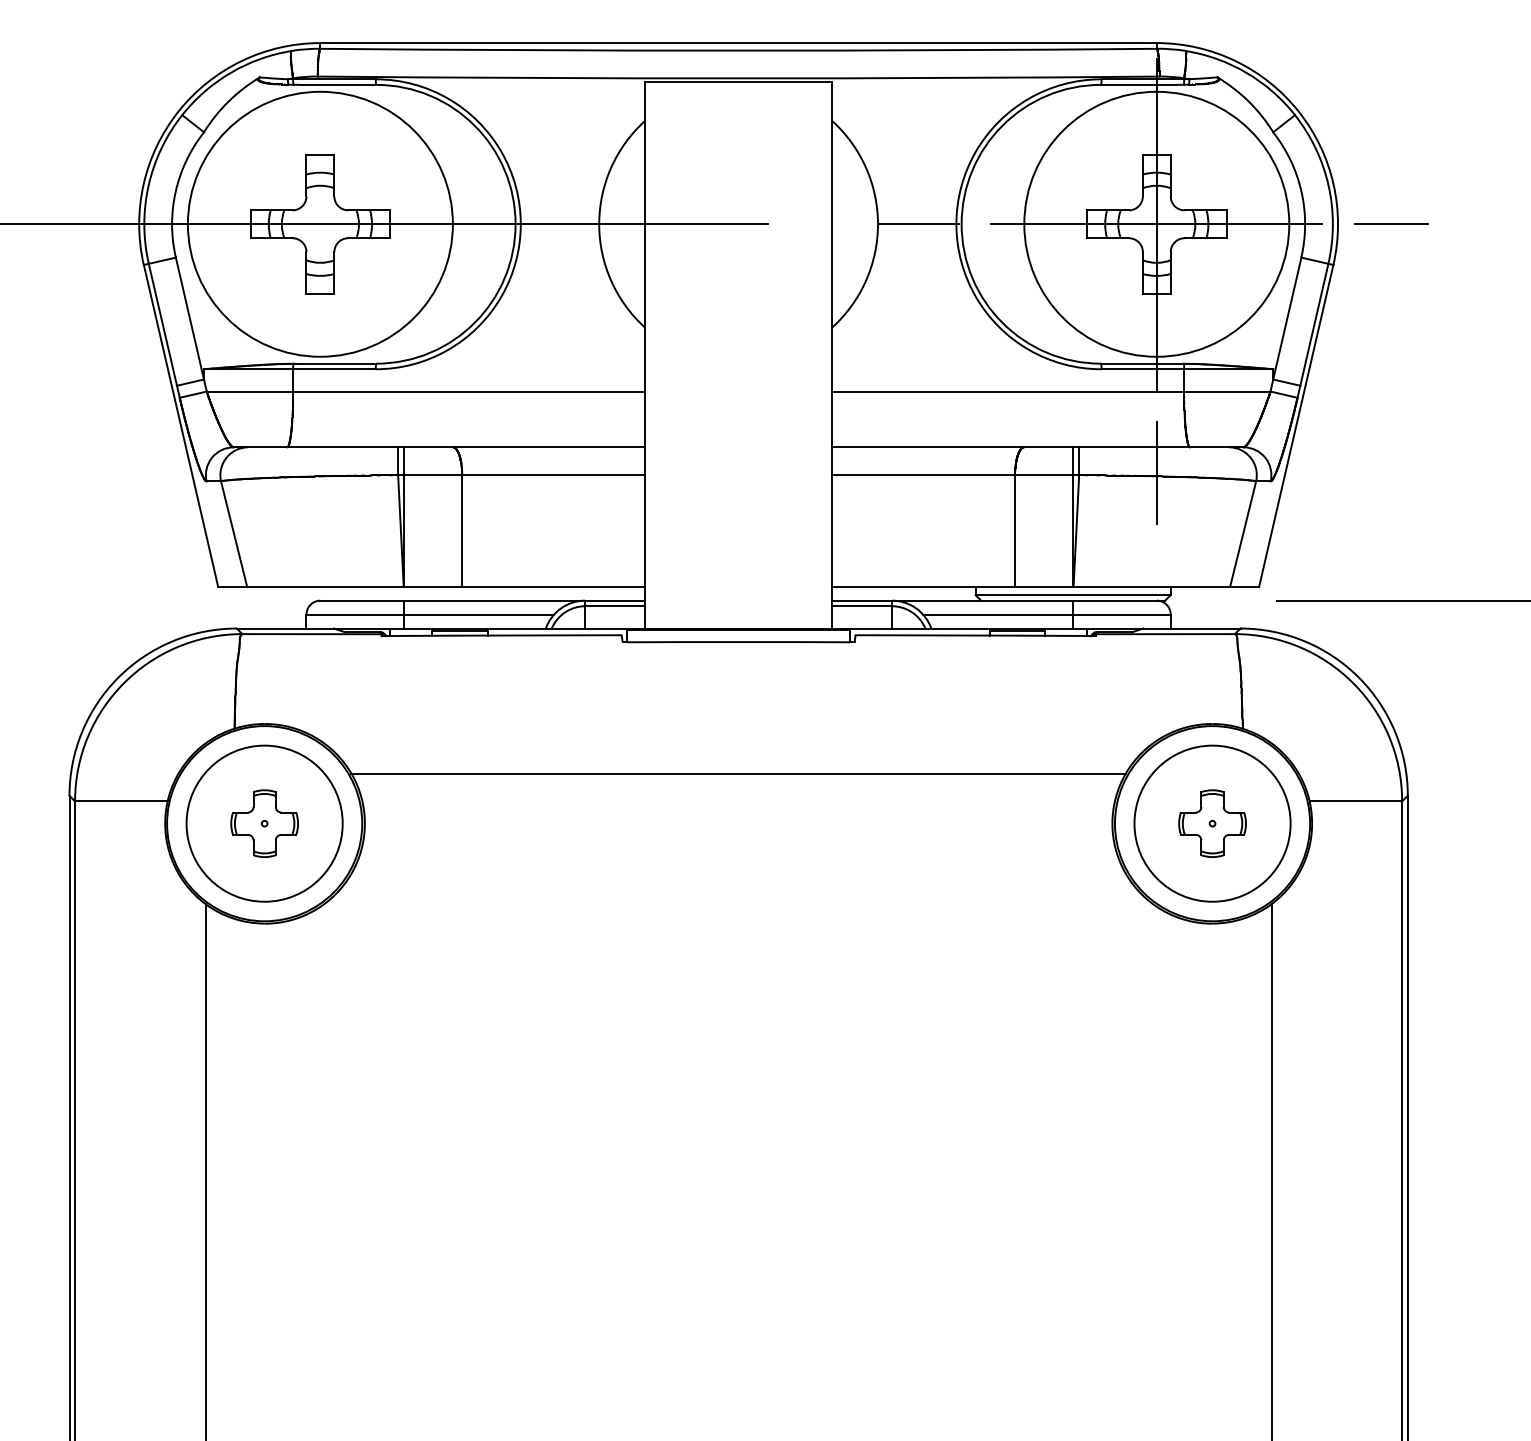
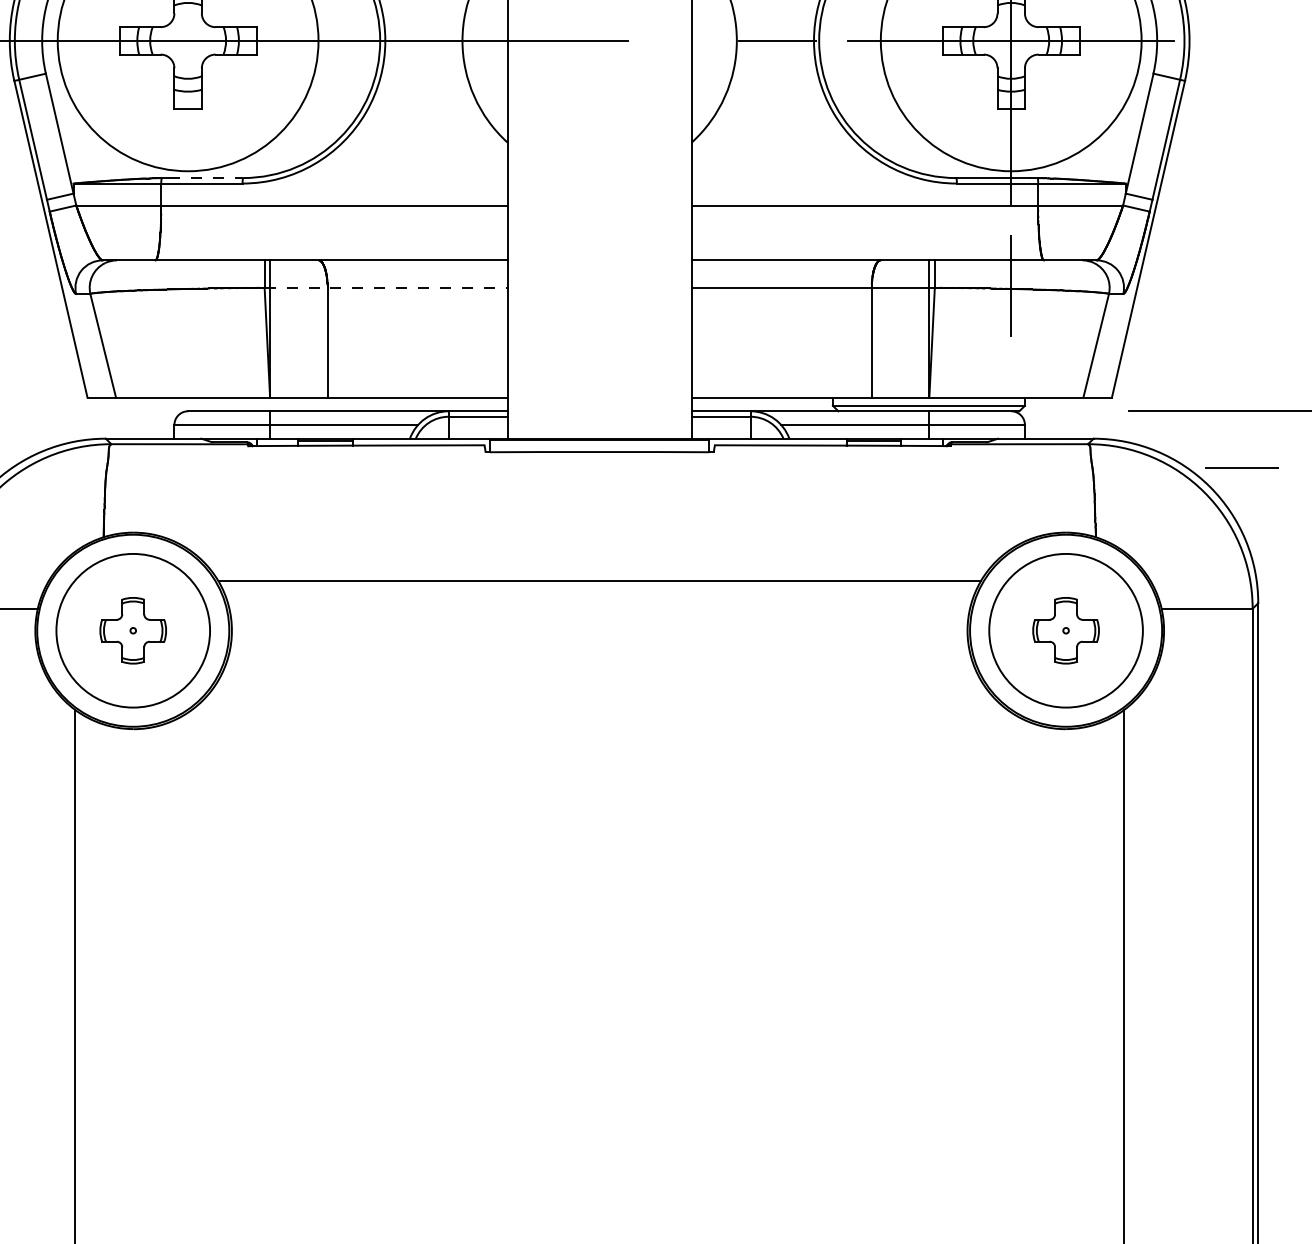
line: (1391, 223) -> (1242, 467), moved
line: (338, 363) -> (205, 177), solid -> dashed
line: (521, 475) -> (386, 288), solid -> dashed

